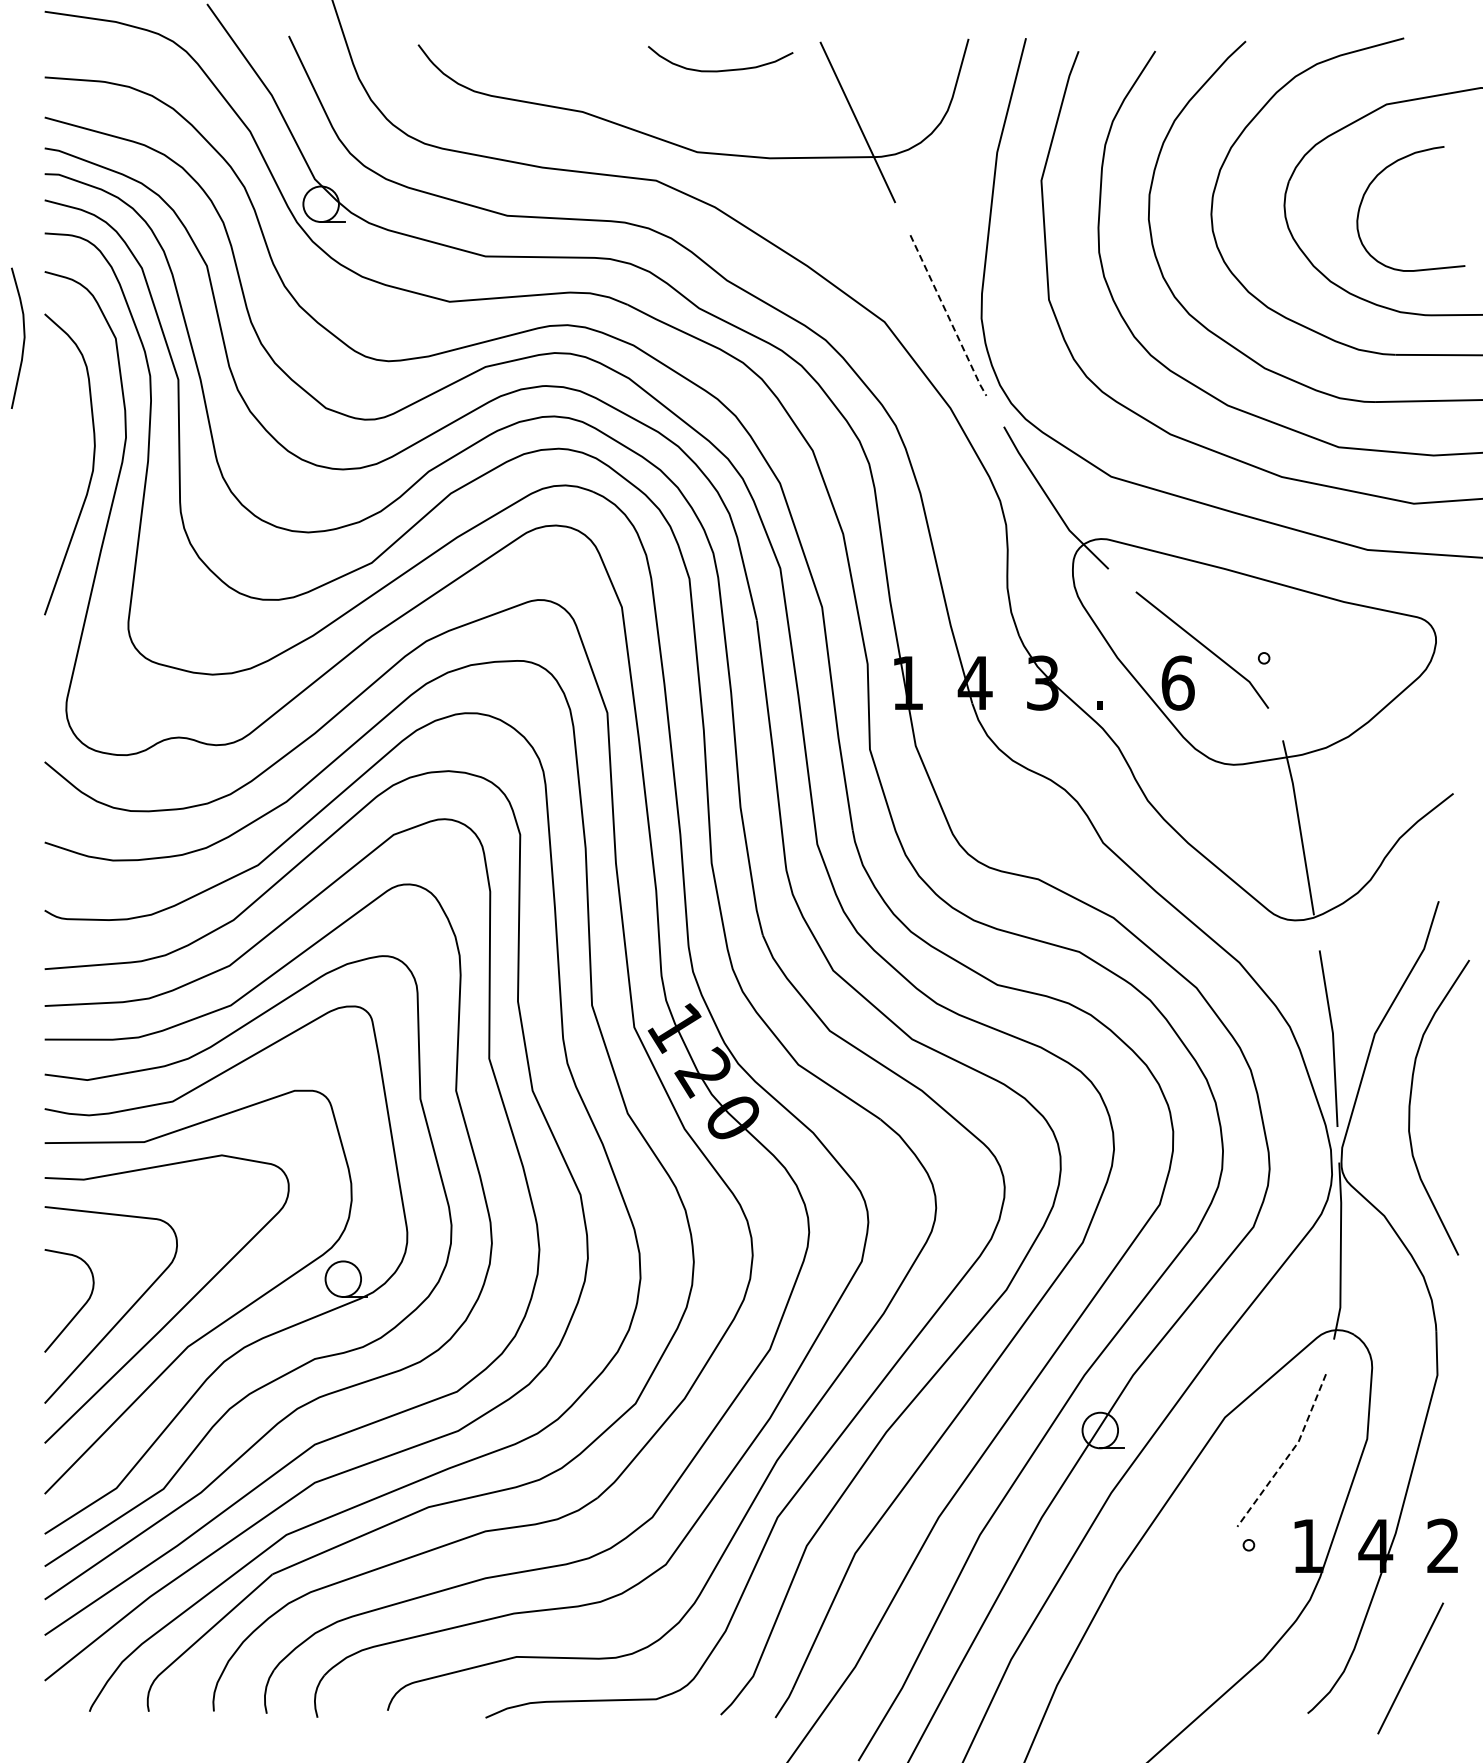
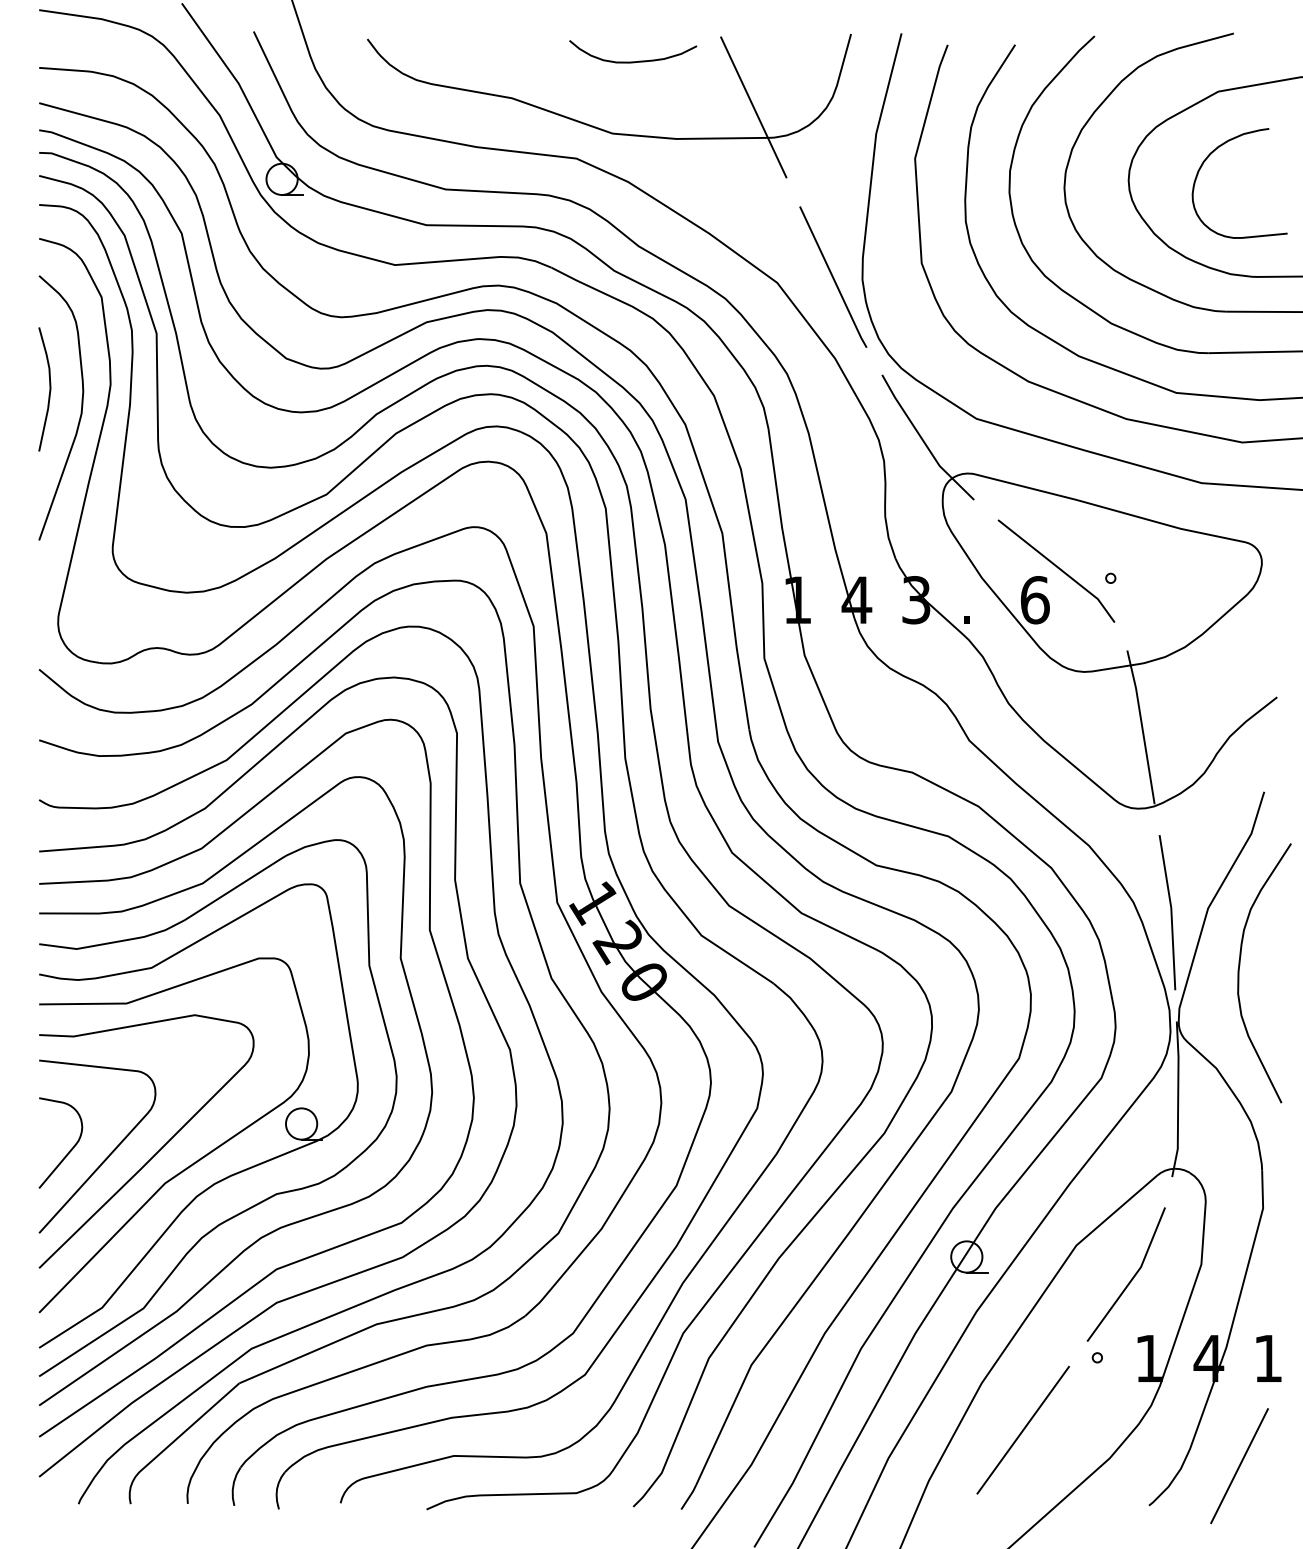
line: (948, 316) -> (833, 277), dashed -> solid
curve: (23, 337) -> (49, 388), moved
line: (1289, 1454) -> (1133, 1278), dashed -> solid
text: (1442, 1545) -> (1267, 1358), 2 -> 1
line: (1164, 1627) -> (1023, 1430), added

